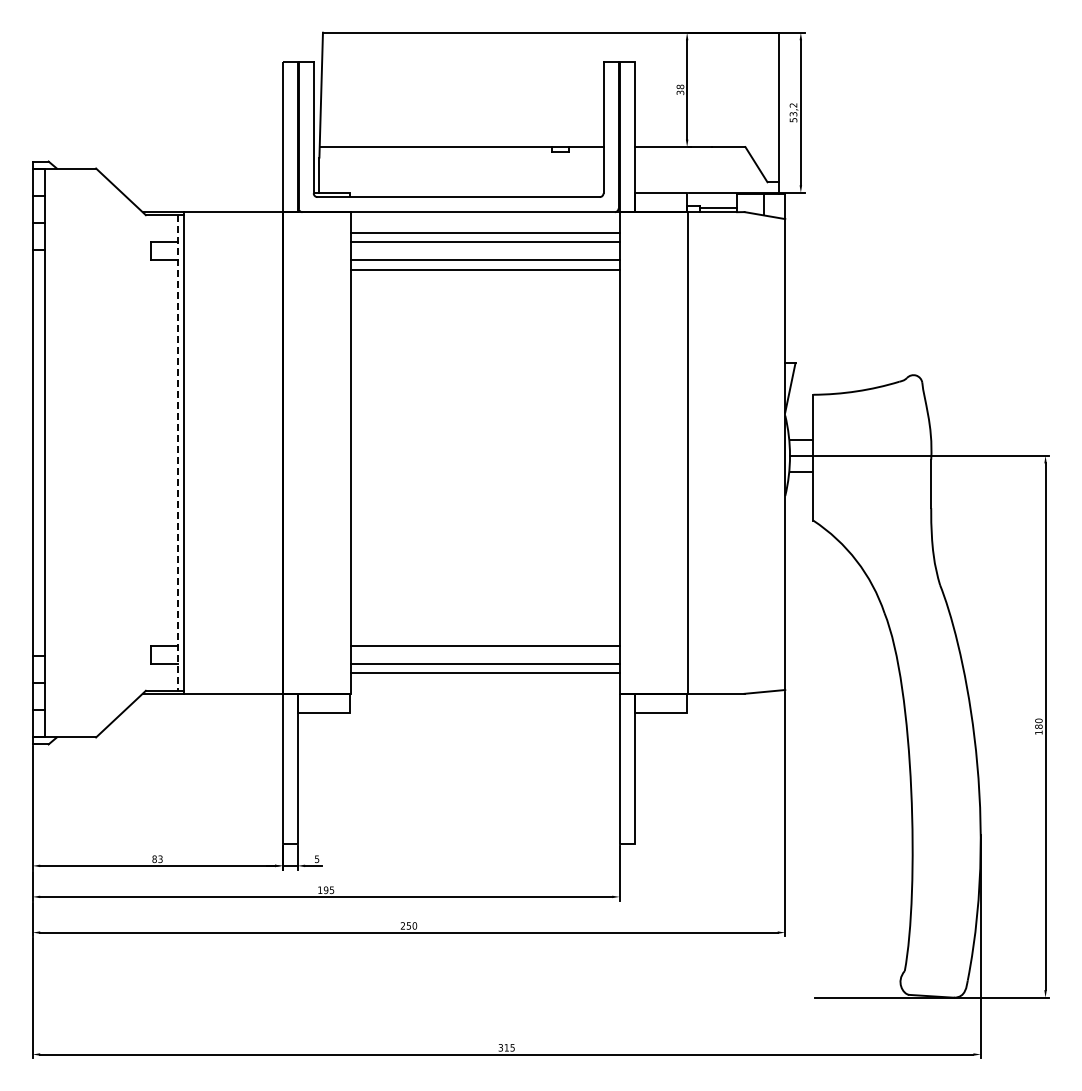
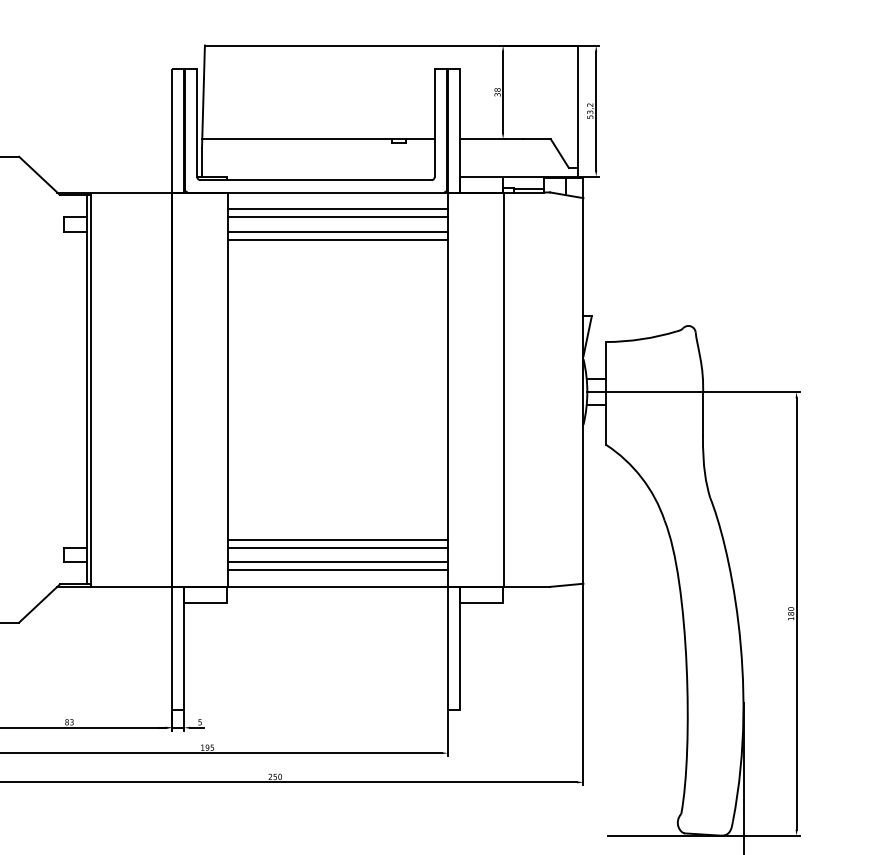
line: (178, 453) -> (86, 390), dashed -> solid
line: (485, 636) -> (337, 539), added
line: (485, 693) -> (337, 586), added

